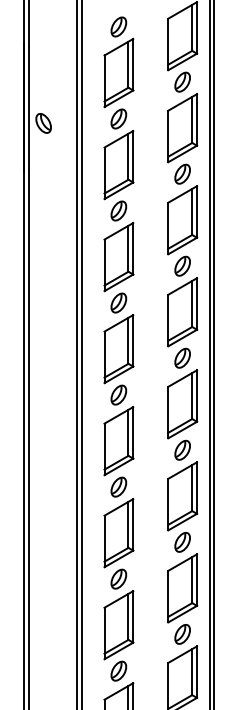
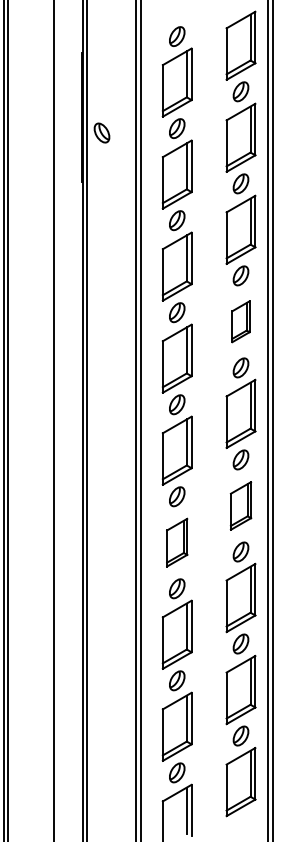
part: (182, 311) -> (240, 321), size x0.6
part: (182, 495) -> (240, 505), size x0.7
part: (118, 532) -> (176, 542), size x0.7

